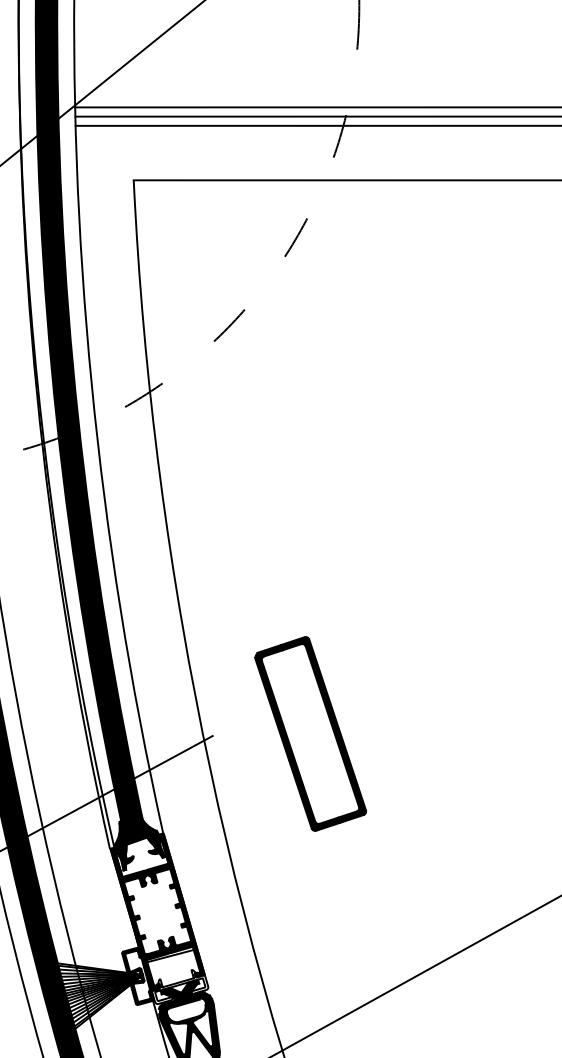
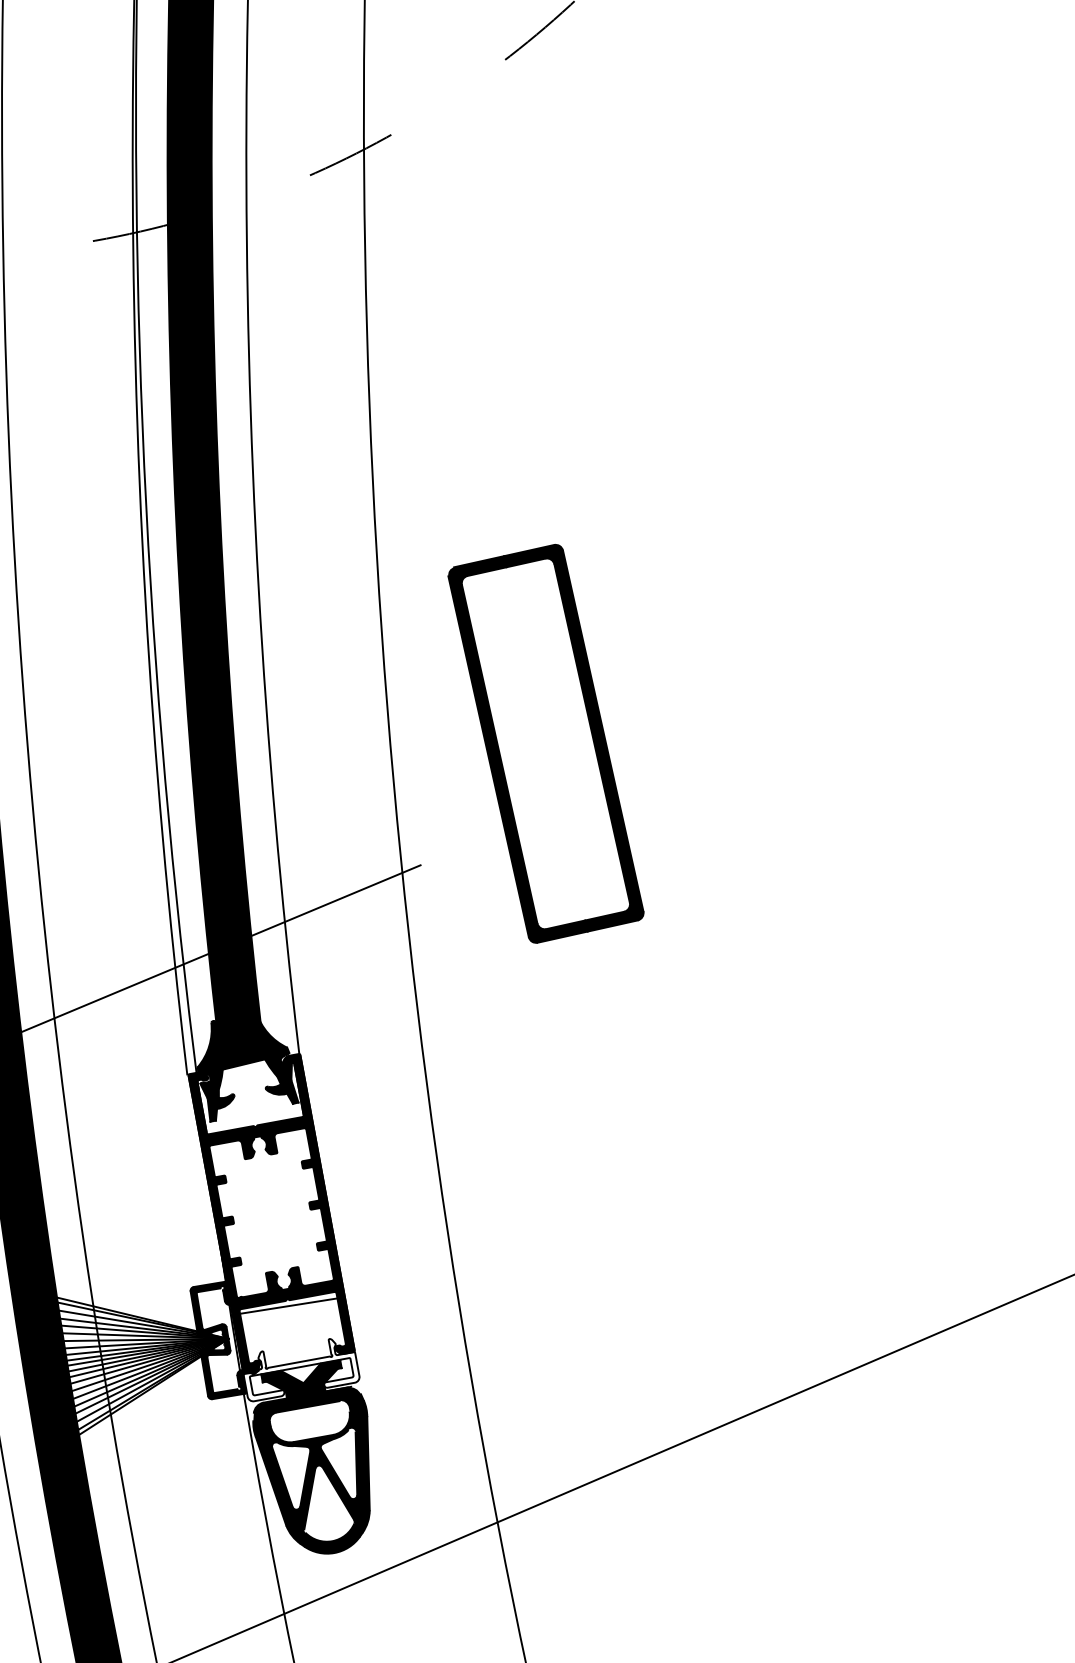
part: (310, 733) -> (546, 742), moved

